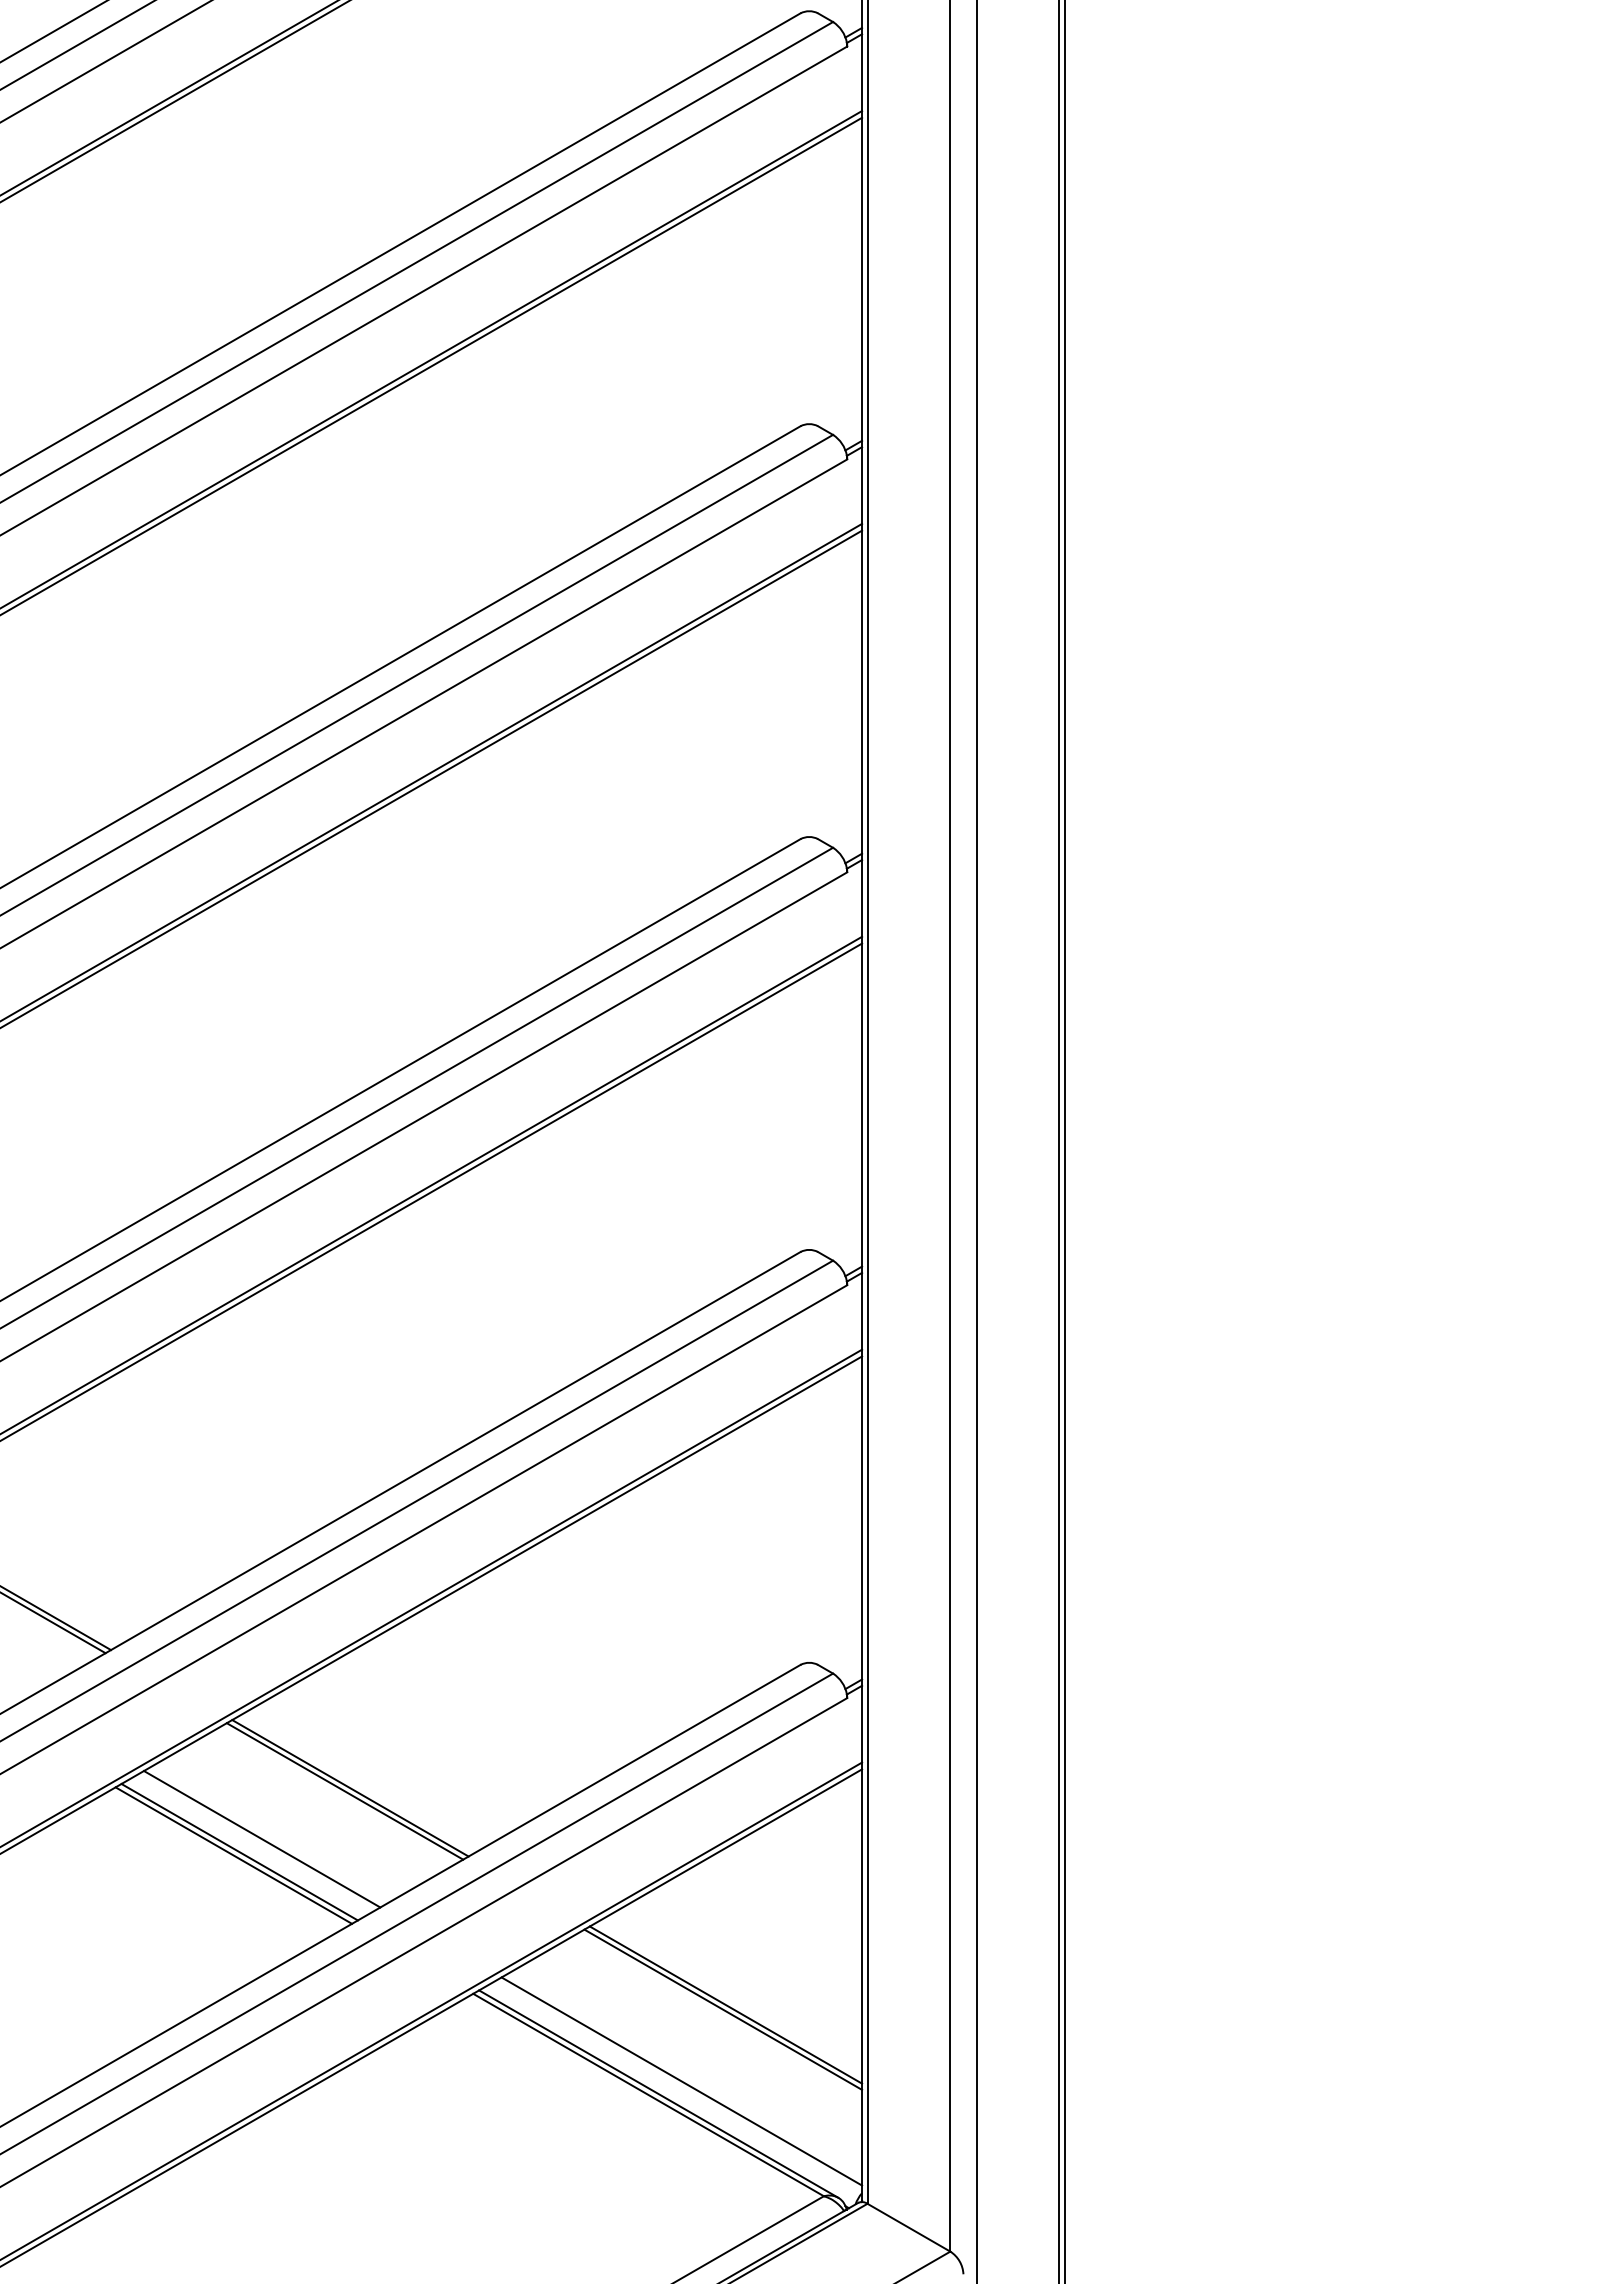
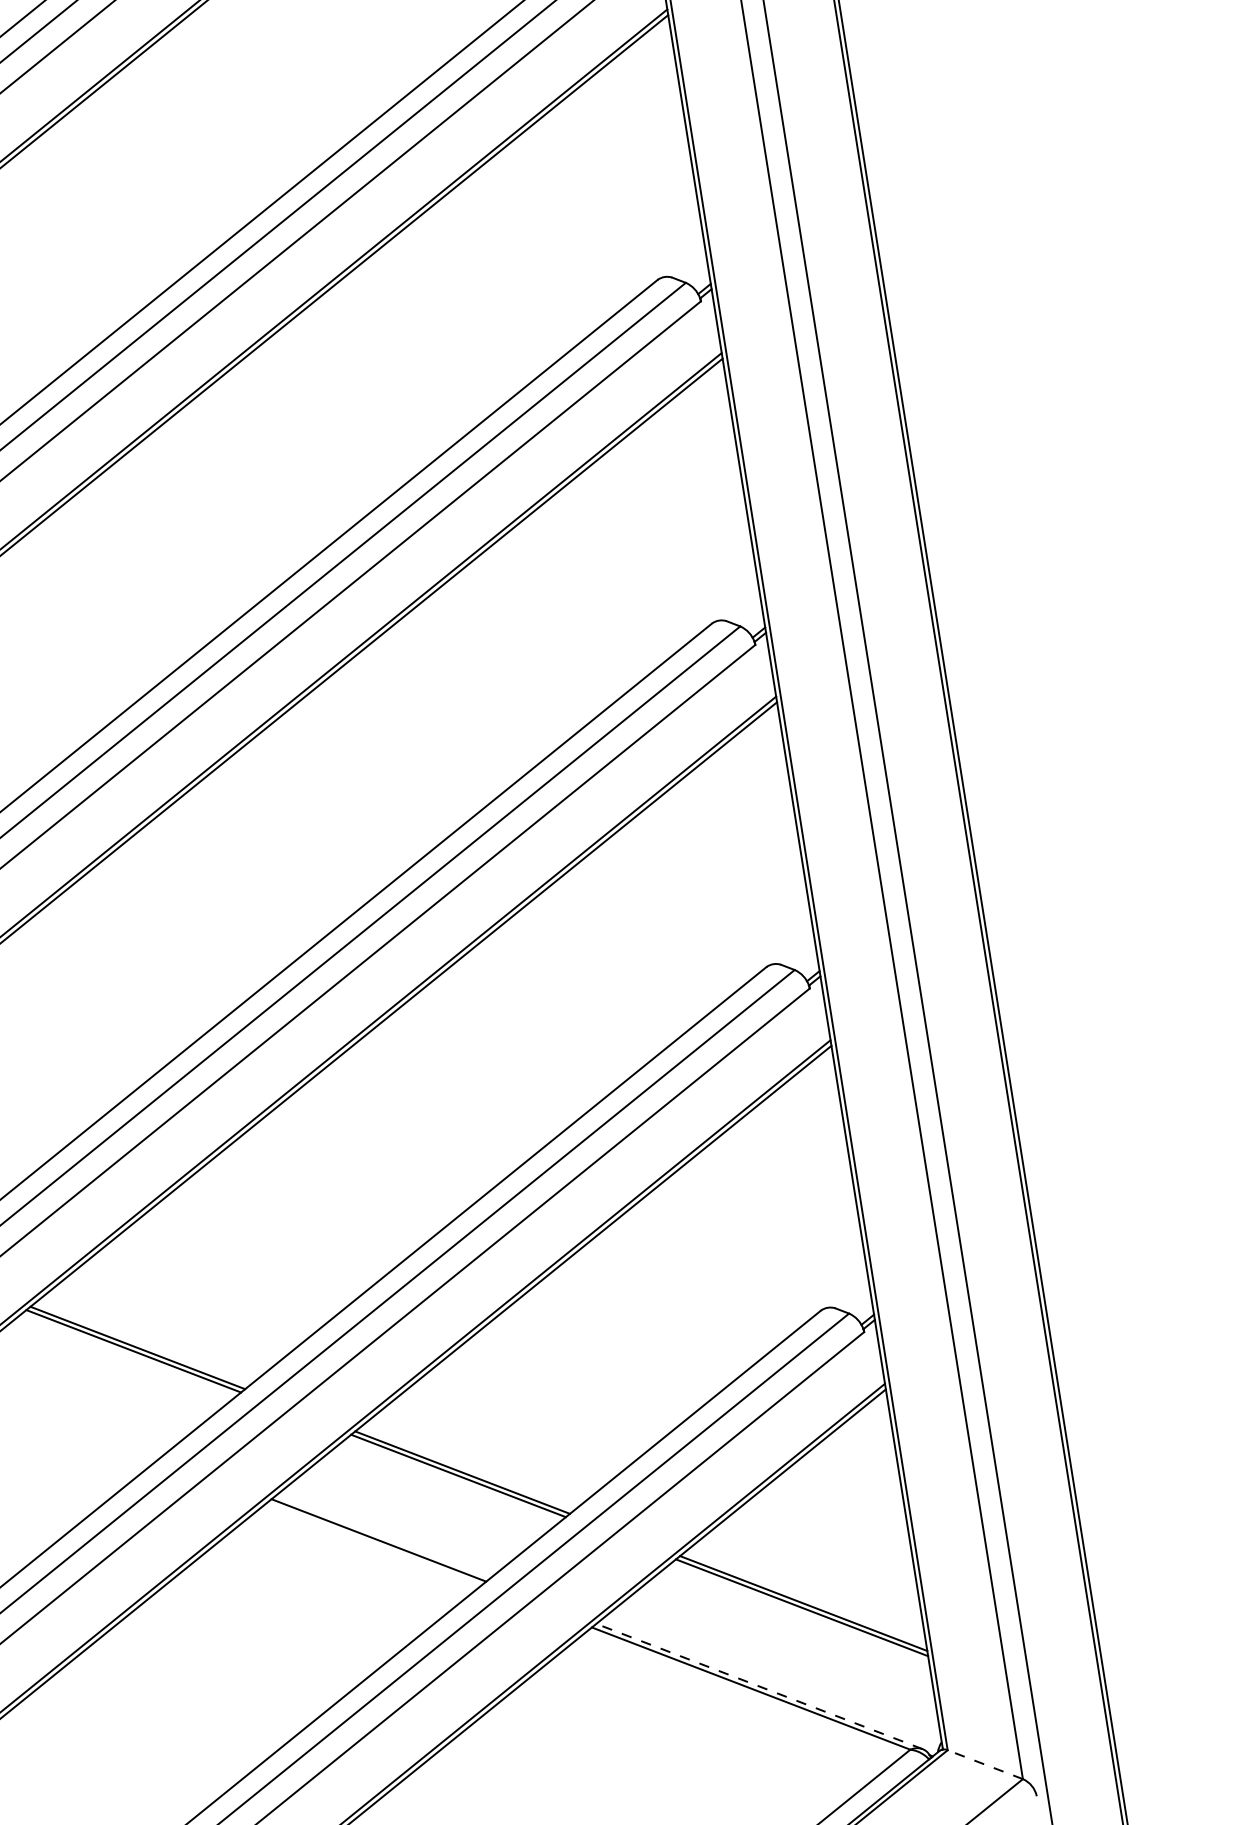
line: (261, 1839) -> (395, 1526), removed
line: (233, 1855) -> (374, 1543), removed
line: (681, 2081) -> (776, 1673), removed
line: (658, 2093) -> (759, 1686), solid -> dashed
line: (908, 2227) -> (984, 1764), solid -> dashed

